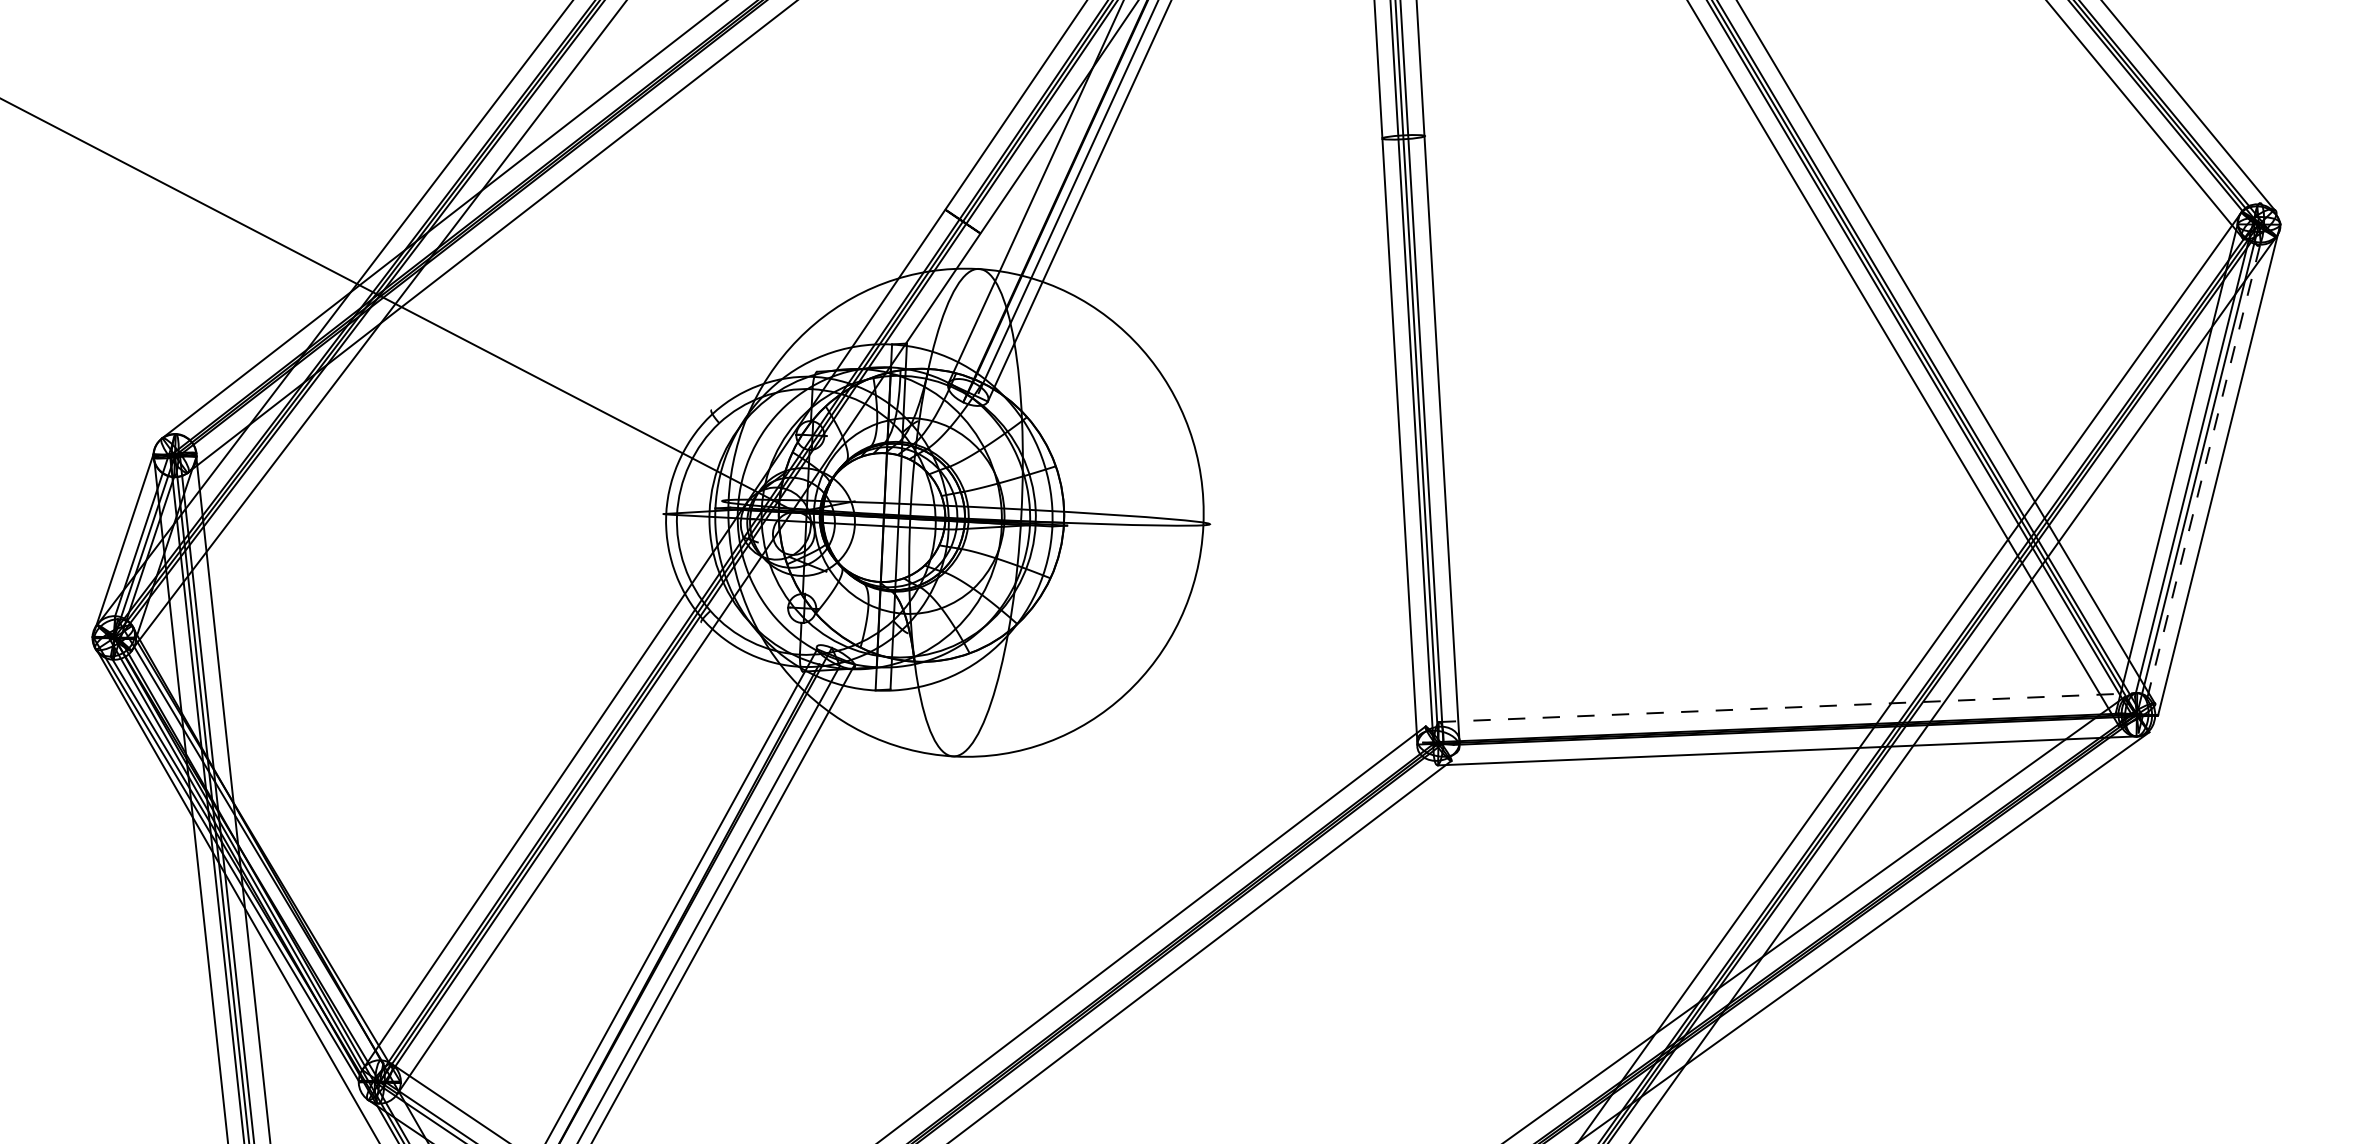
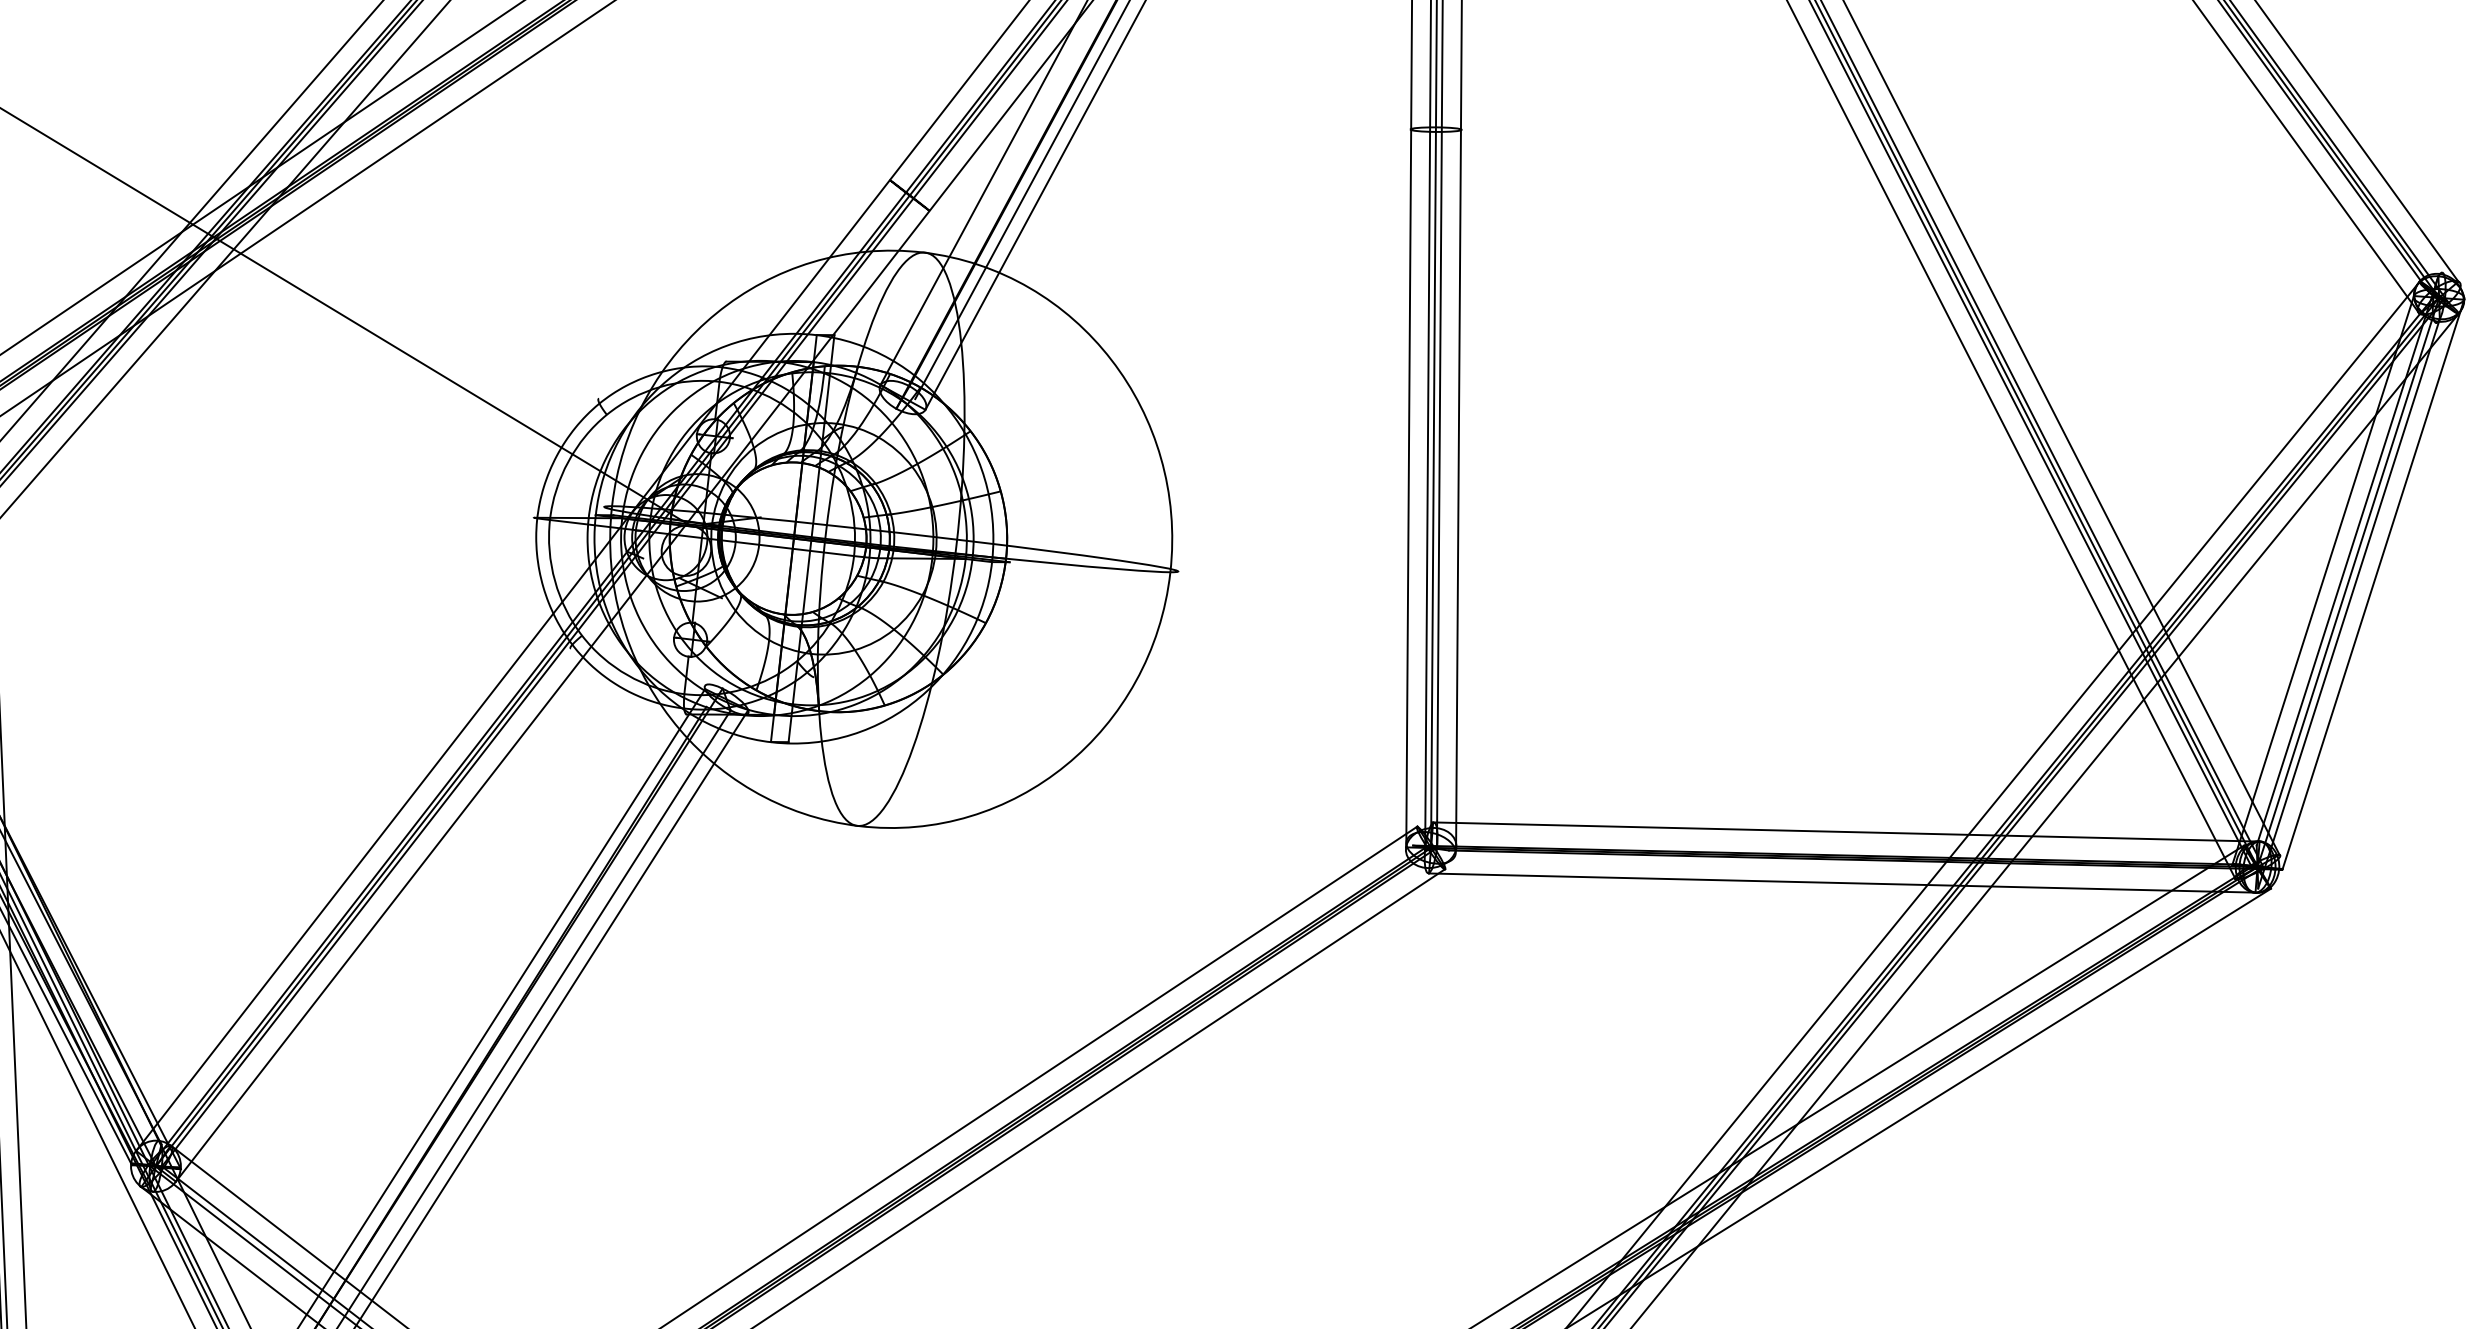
line: (2199, 487) -> (2348, 603), dashed -> solid
line: (1788, 707) -> (1846, 831), dashed -> solid

